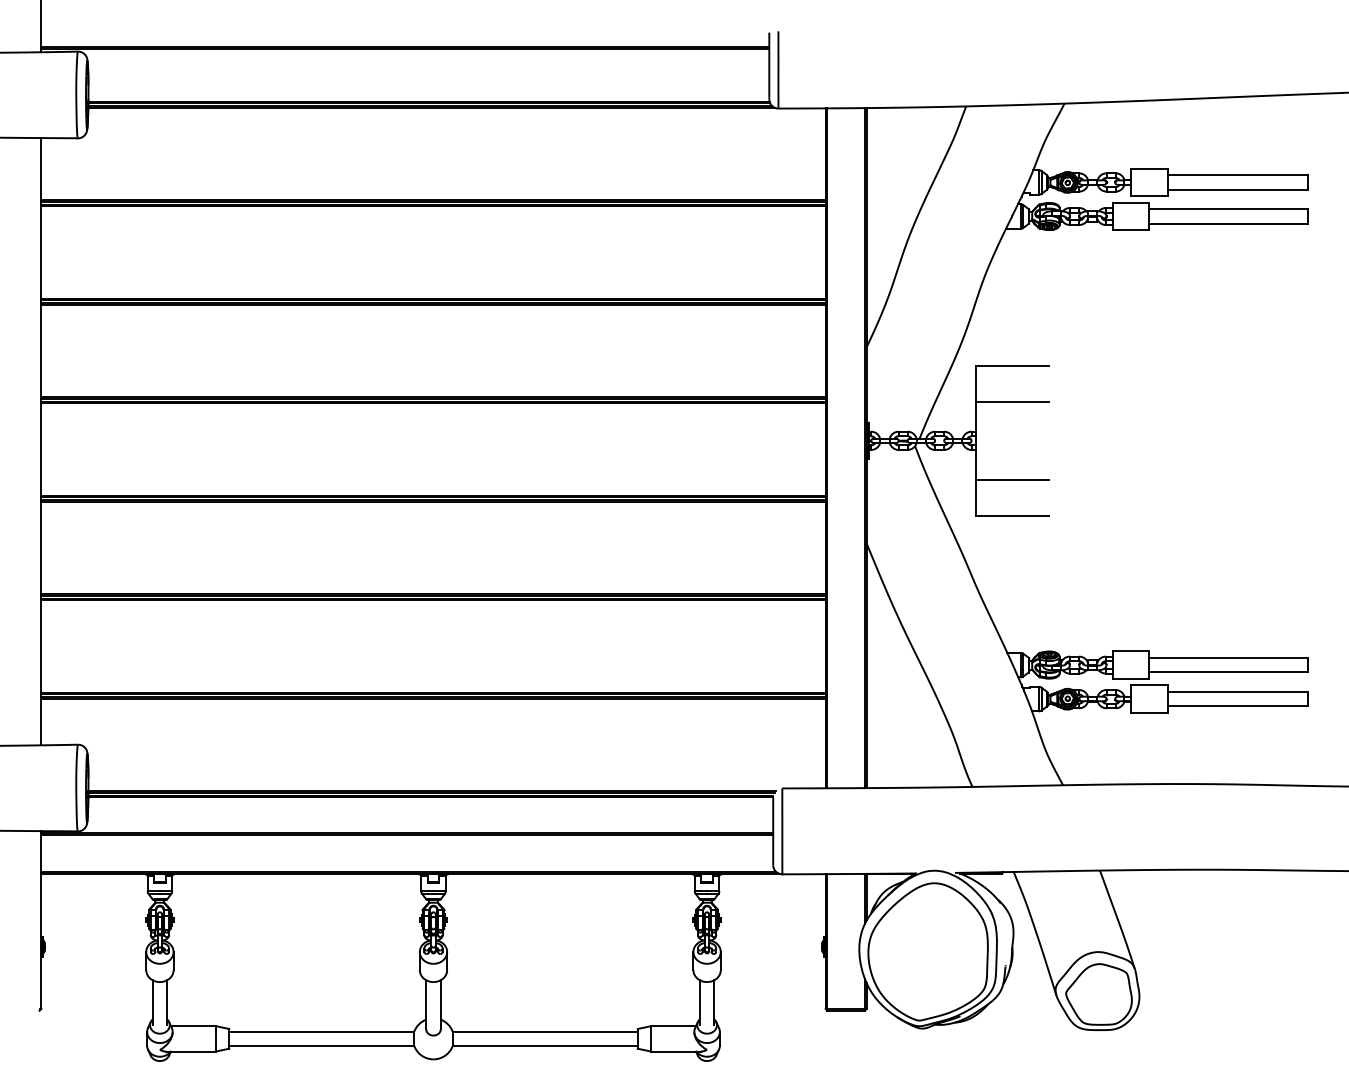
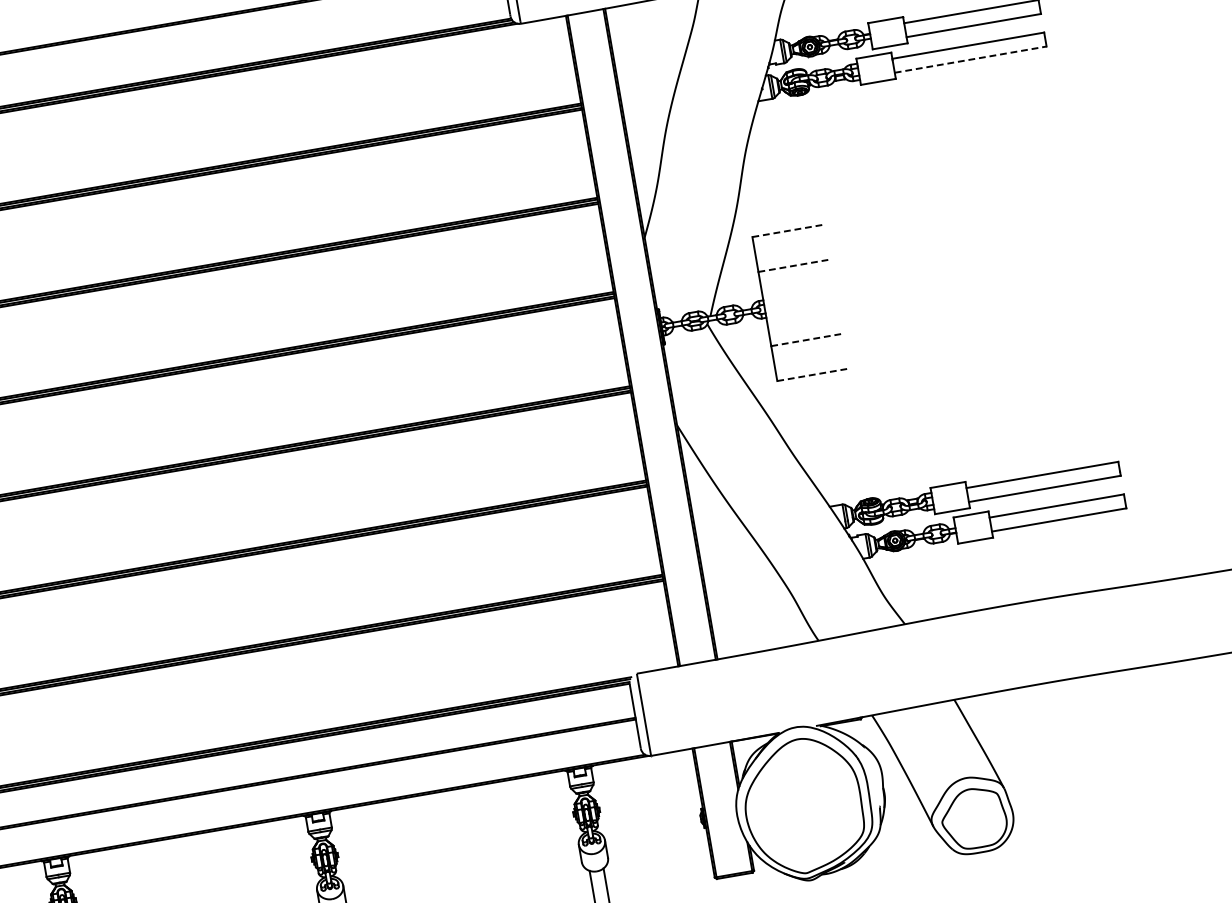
line: (1229, 223) -> (971, 59), solid -> dashed
line: (1013, 365) -> (788, 230), solid -> dashed
line: (1013, 402) -> (794, 266), solid -> dashed
line: (1013, 479) -> (807, 339), solid -> dashed
line: (1013, 516) -> (813, 375), solid -> dashed

